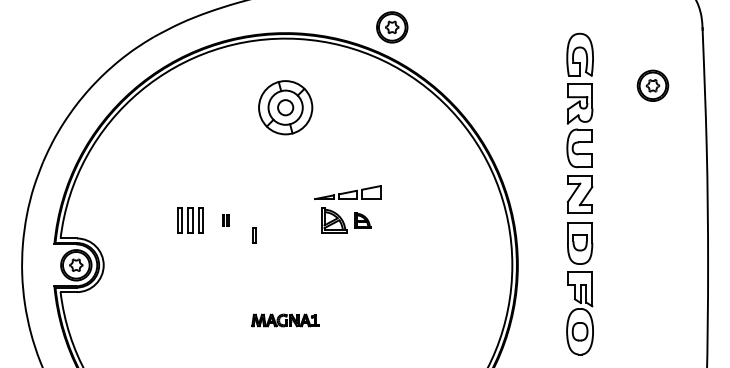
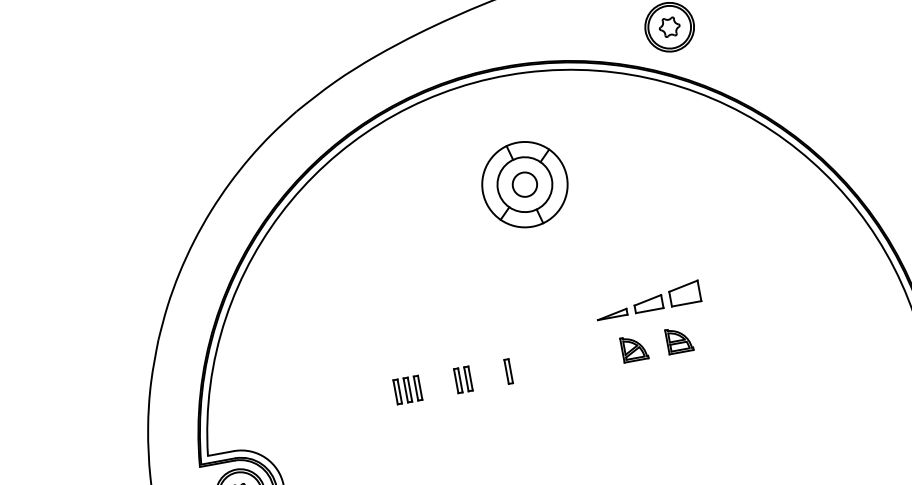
part: (190, 220) -> (407, 389), size x0.62
part: (225, 220) -> (462, 379), size x1.43
part: (334, 220) -> (634, 348), size x0.62
part: (254, 235) -> (508, 371), moved

